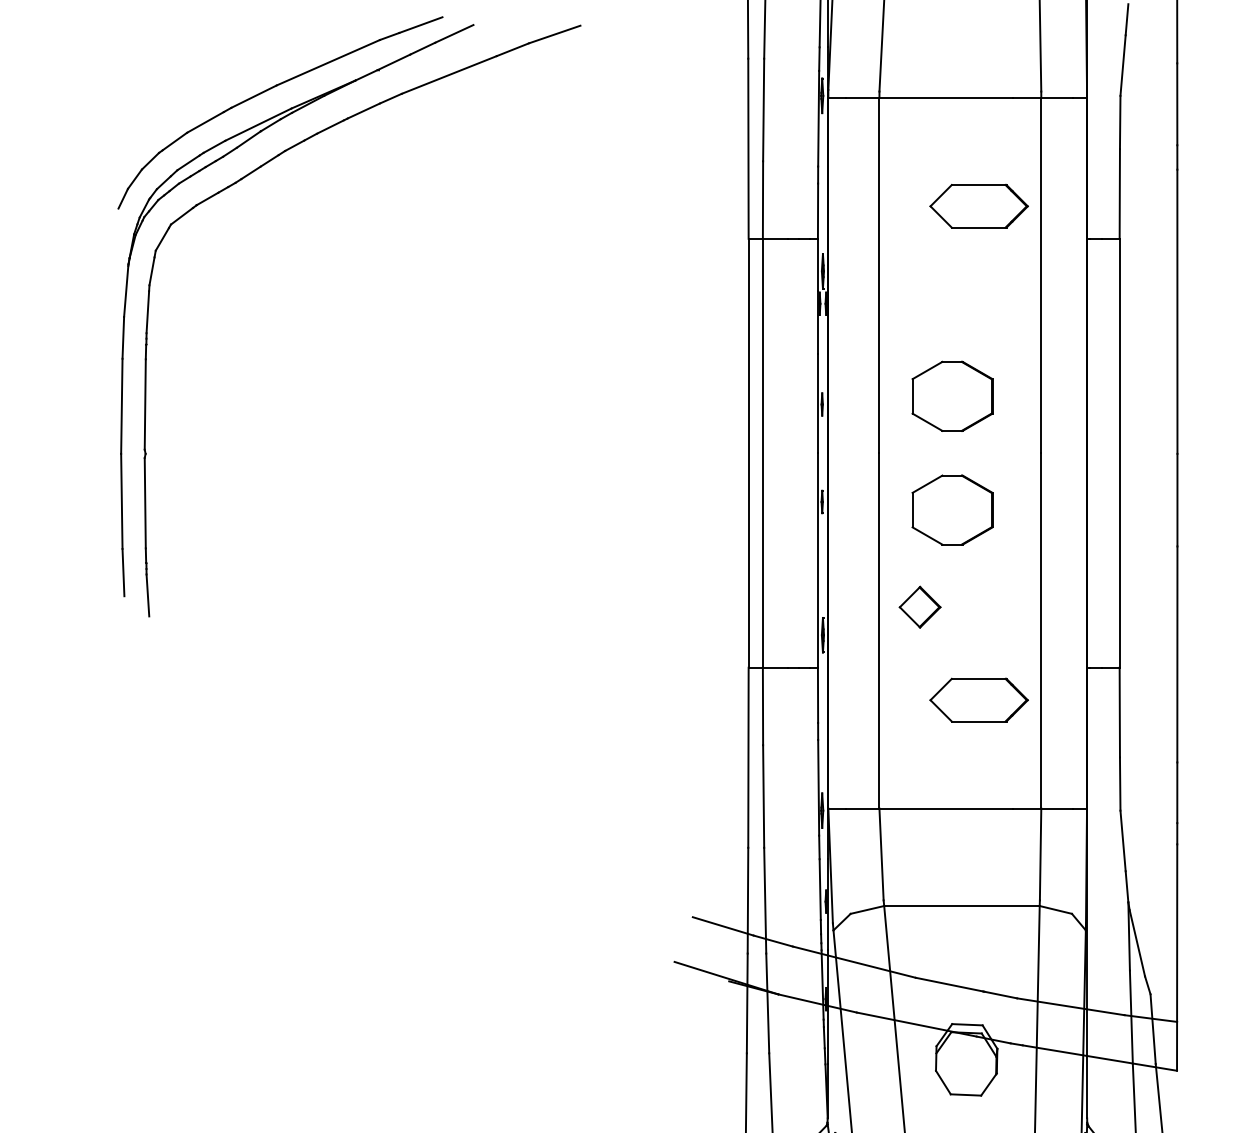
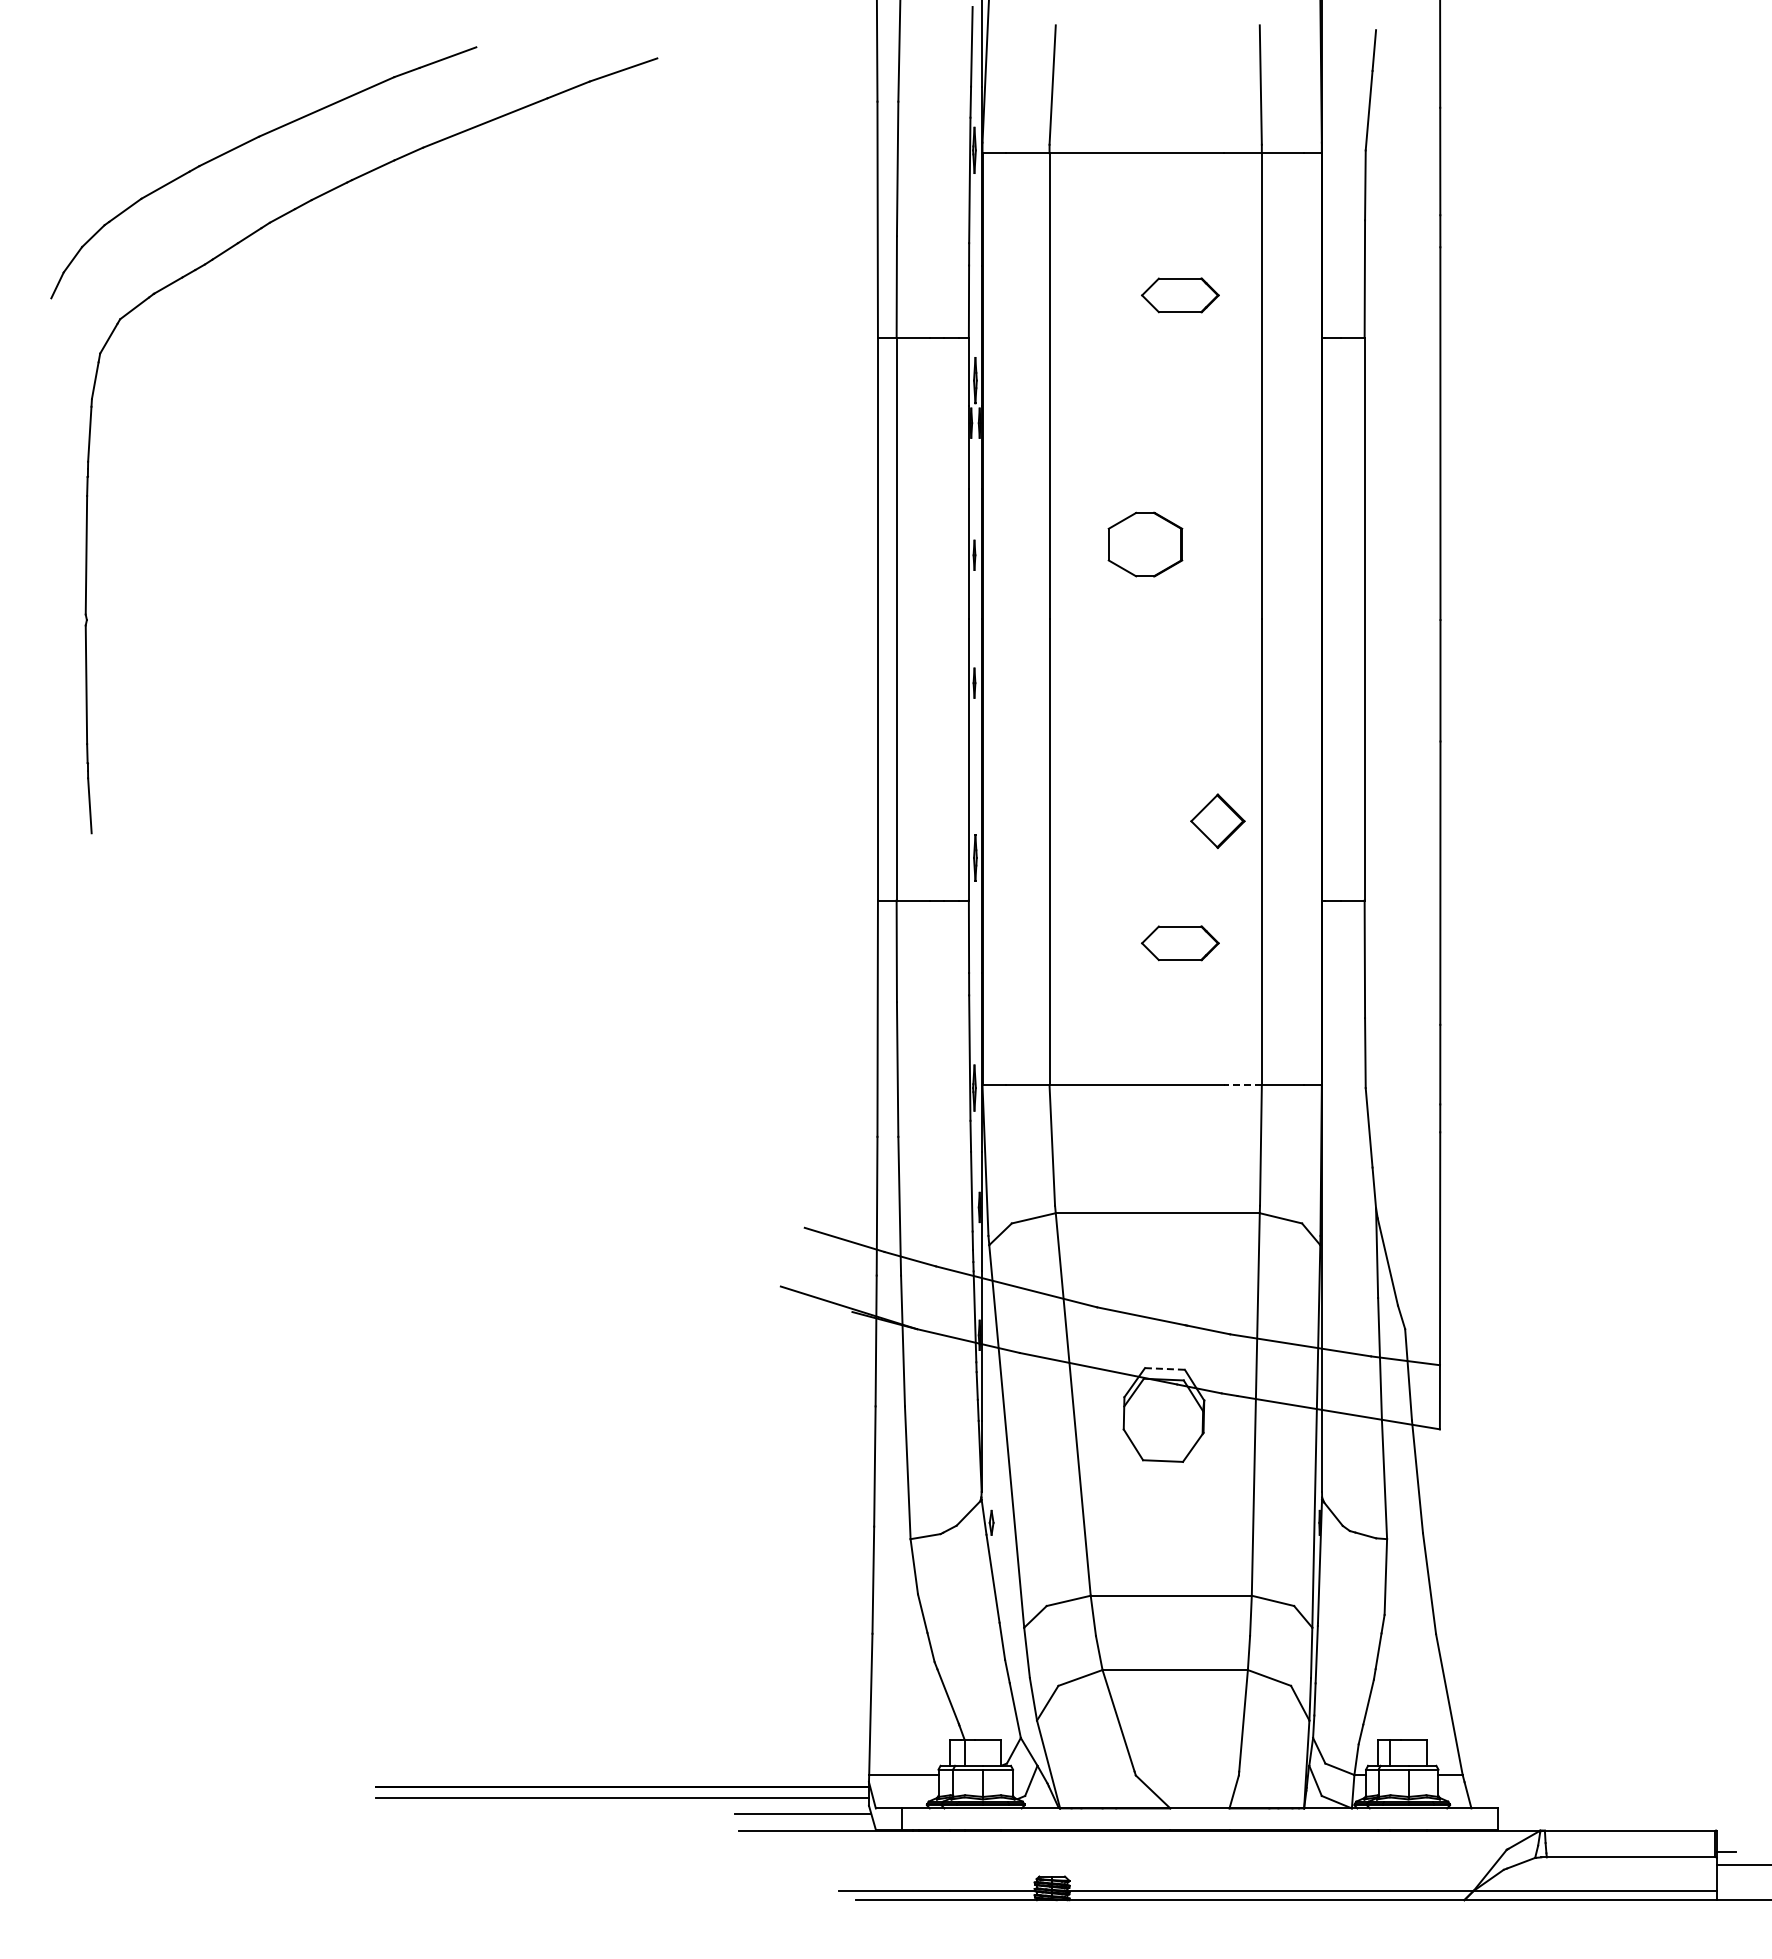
part: (209, 166) -> (170, 242), removed
part: (979, 206) -> (1180, 295), size x0.6
part: (952, 396) -> (1145, 544), size x0.7
part: (952, 509) -> (1145, 693), removed
part: (919, 606) -> (1217, 820), moved
part: (979, 700) -> (1180, 943), size x0.6
line: (1026, 808) -> (1242, 1085), solid -> dashed
line: (967, 1024) -> (1164, 1368), solid -> dashed

